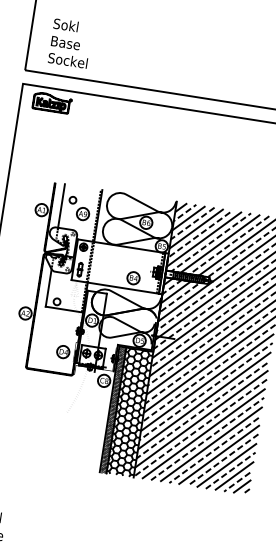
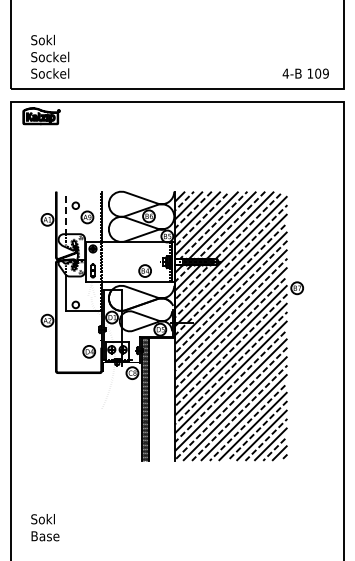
text: (70, 43) -> (50, 56), Base -> Sockel
line: (61, 206) -> (65, 213), solid -> dashed
hatch: (129, 412) -> (161, 399), removed

